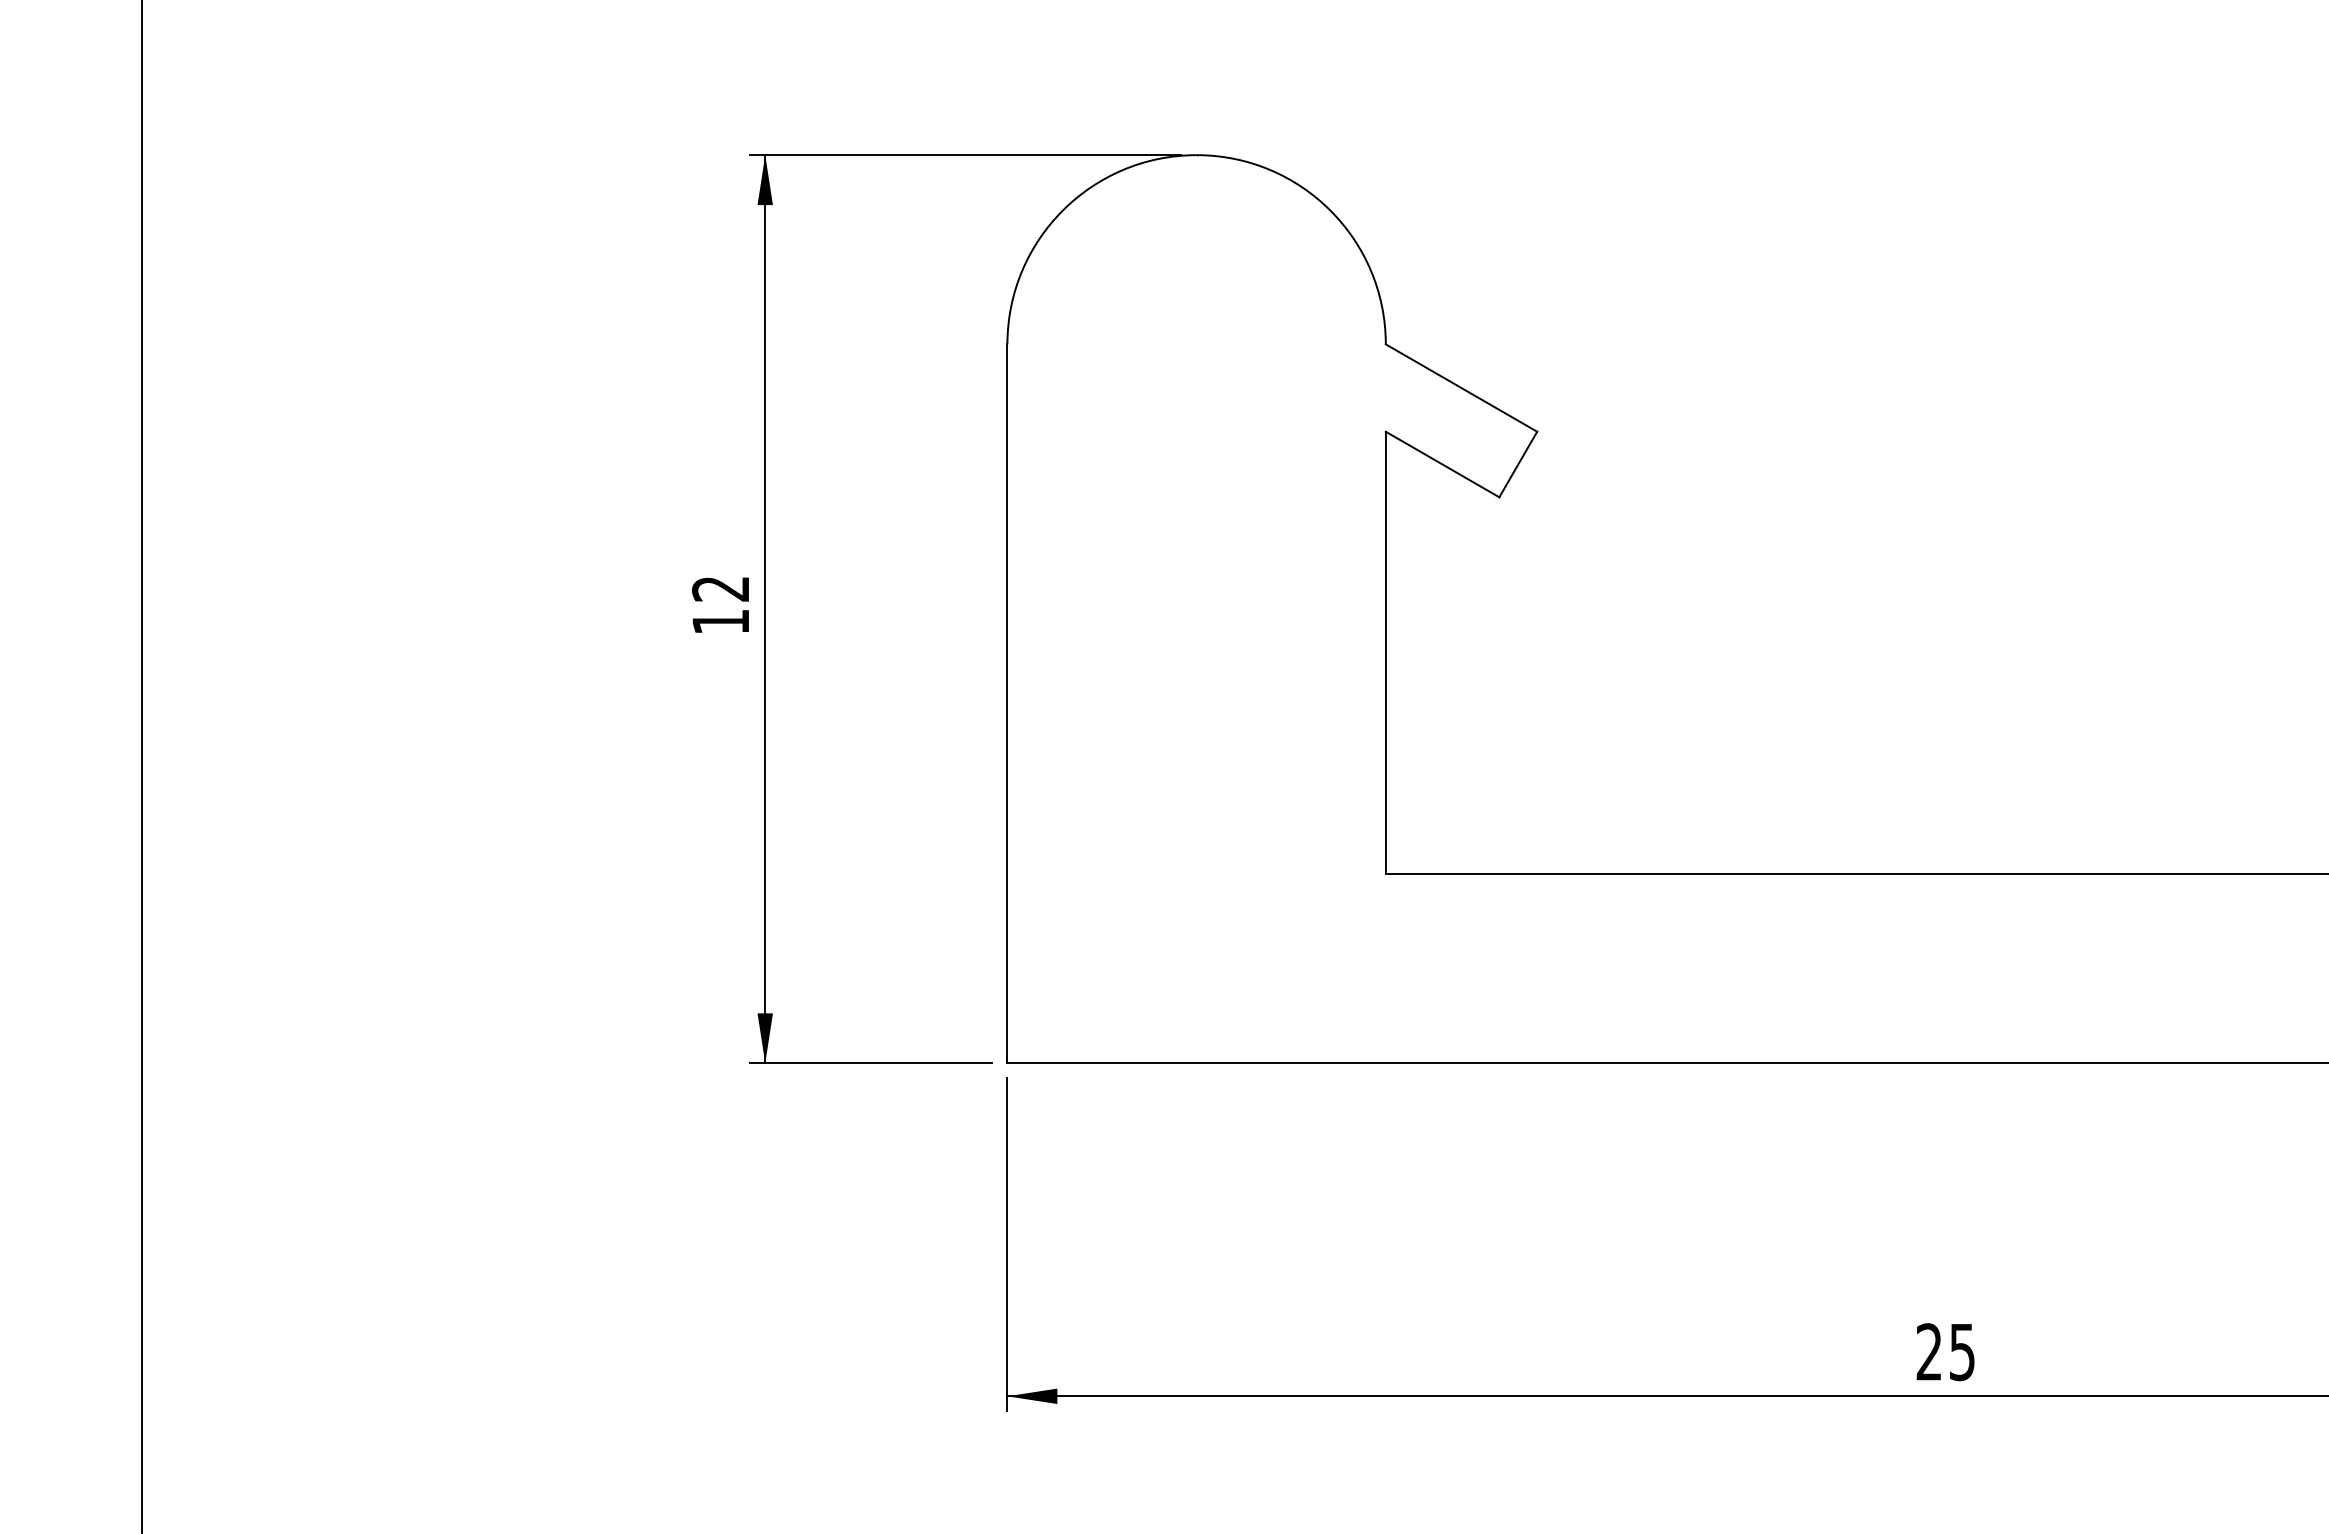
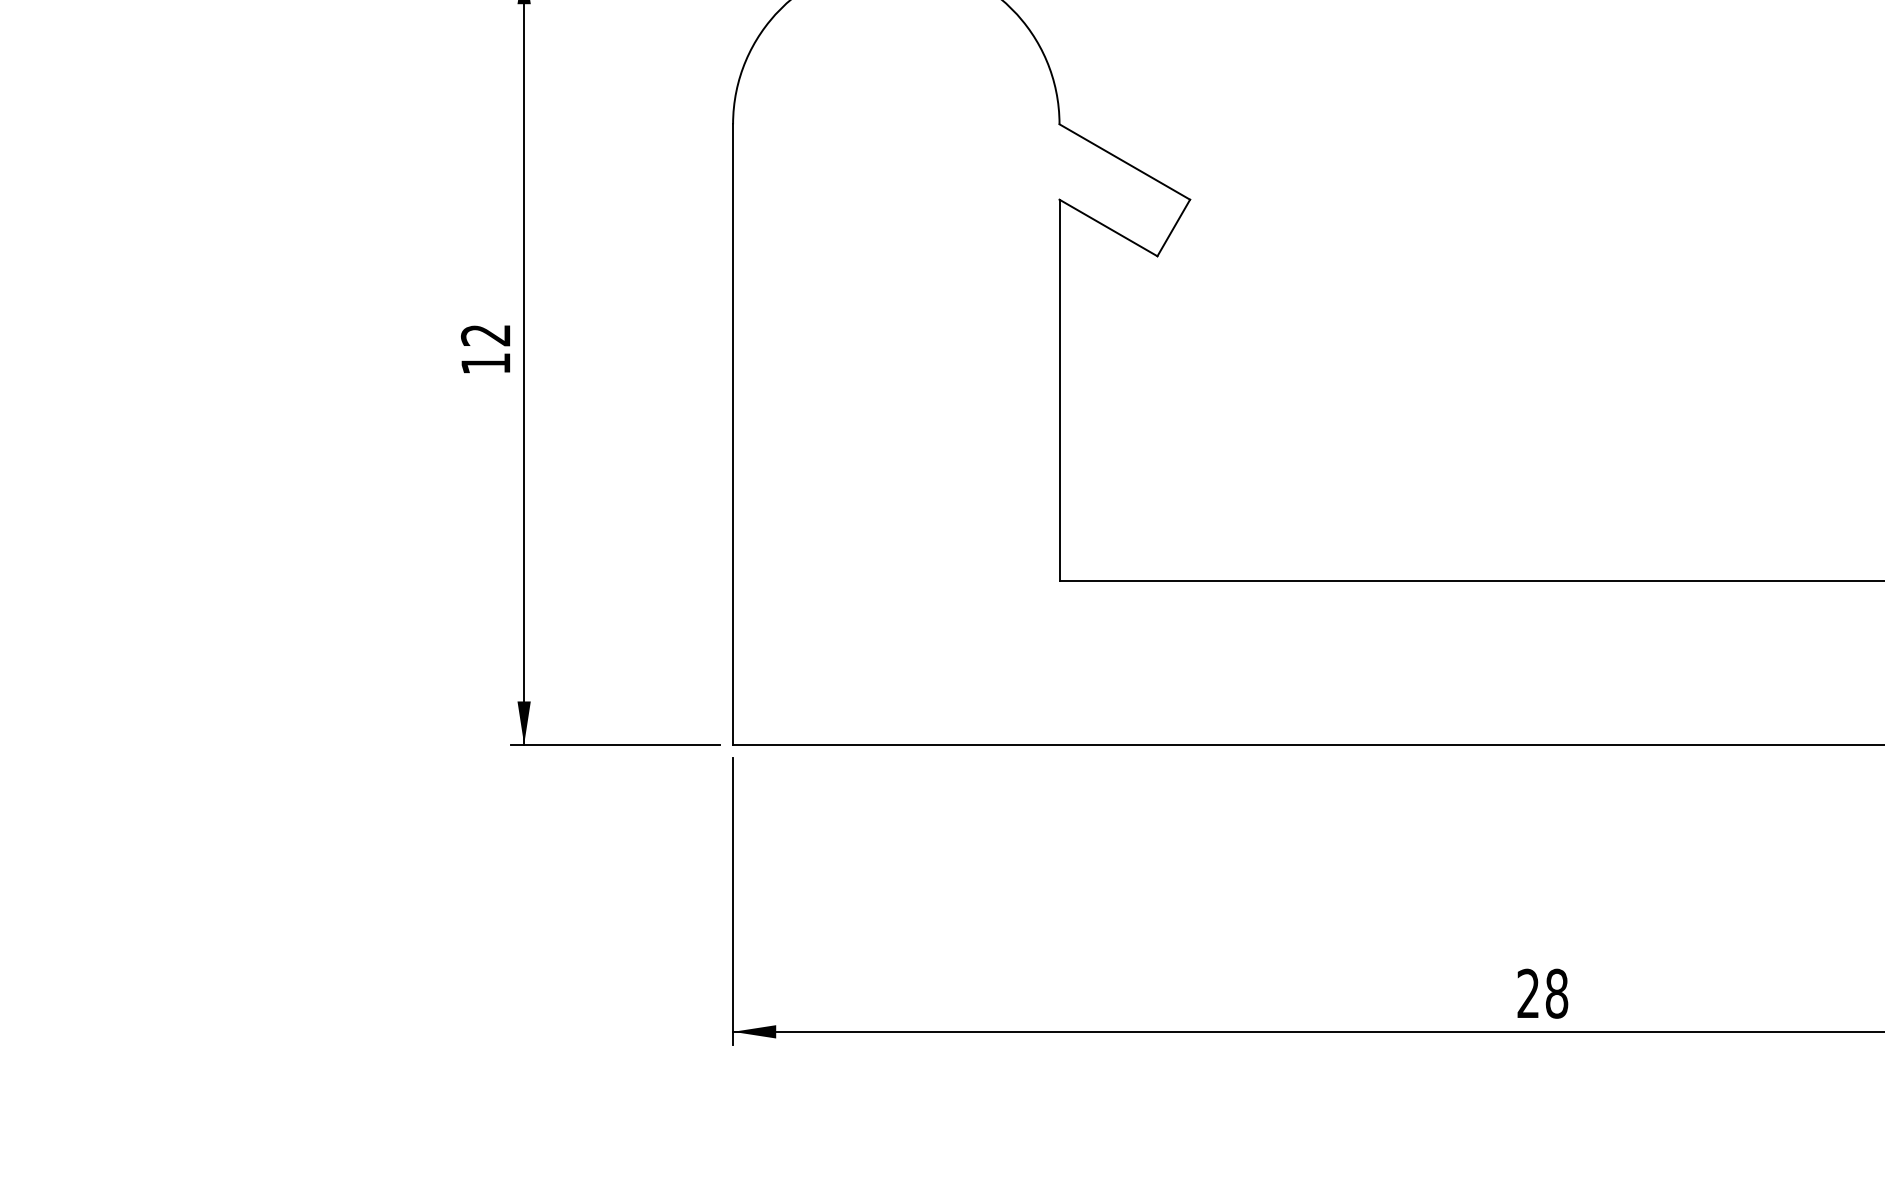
text: (1962, 1352) -> (1557, 994), 25 -> 28

